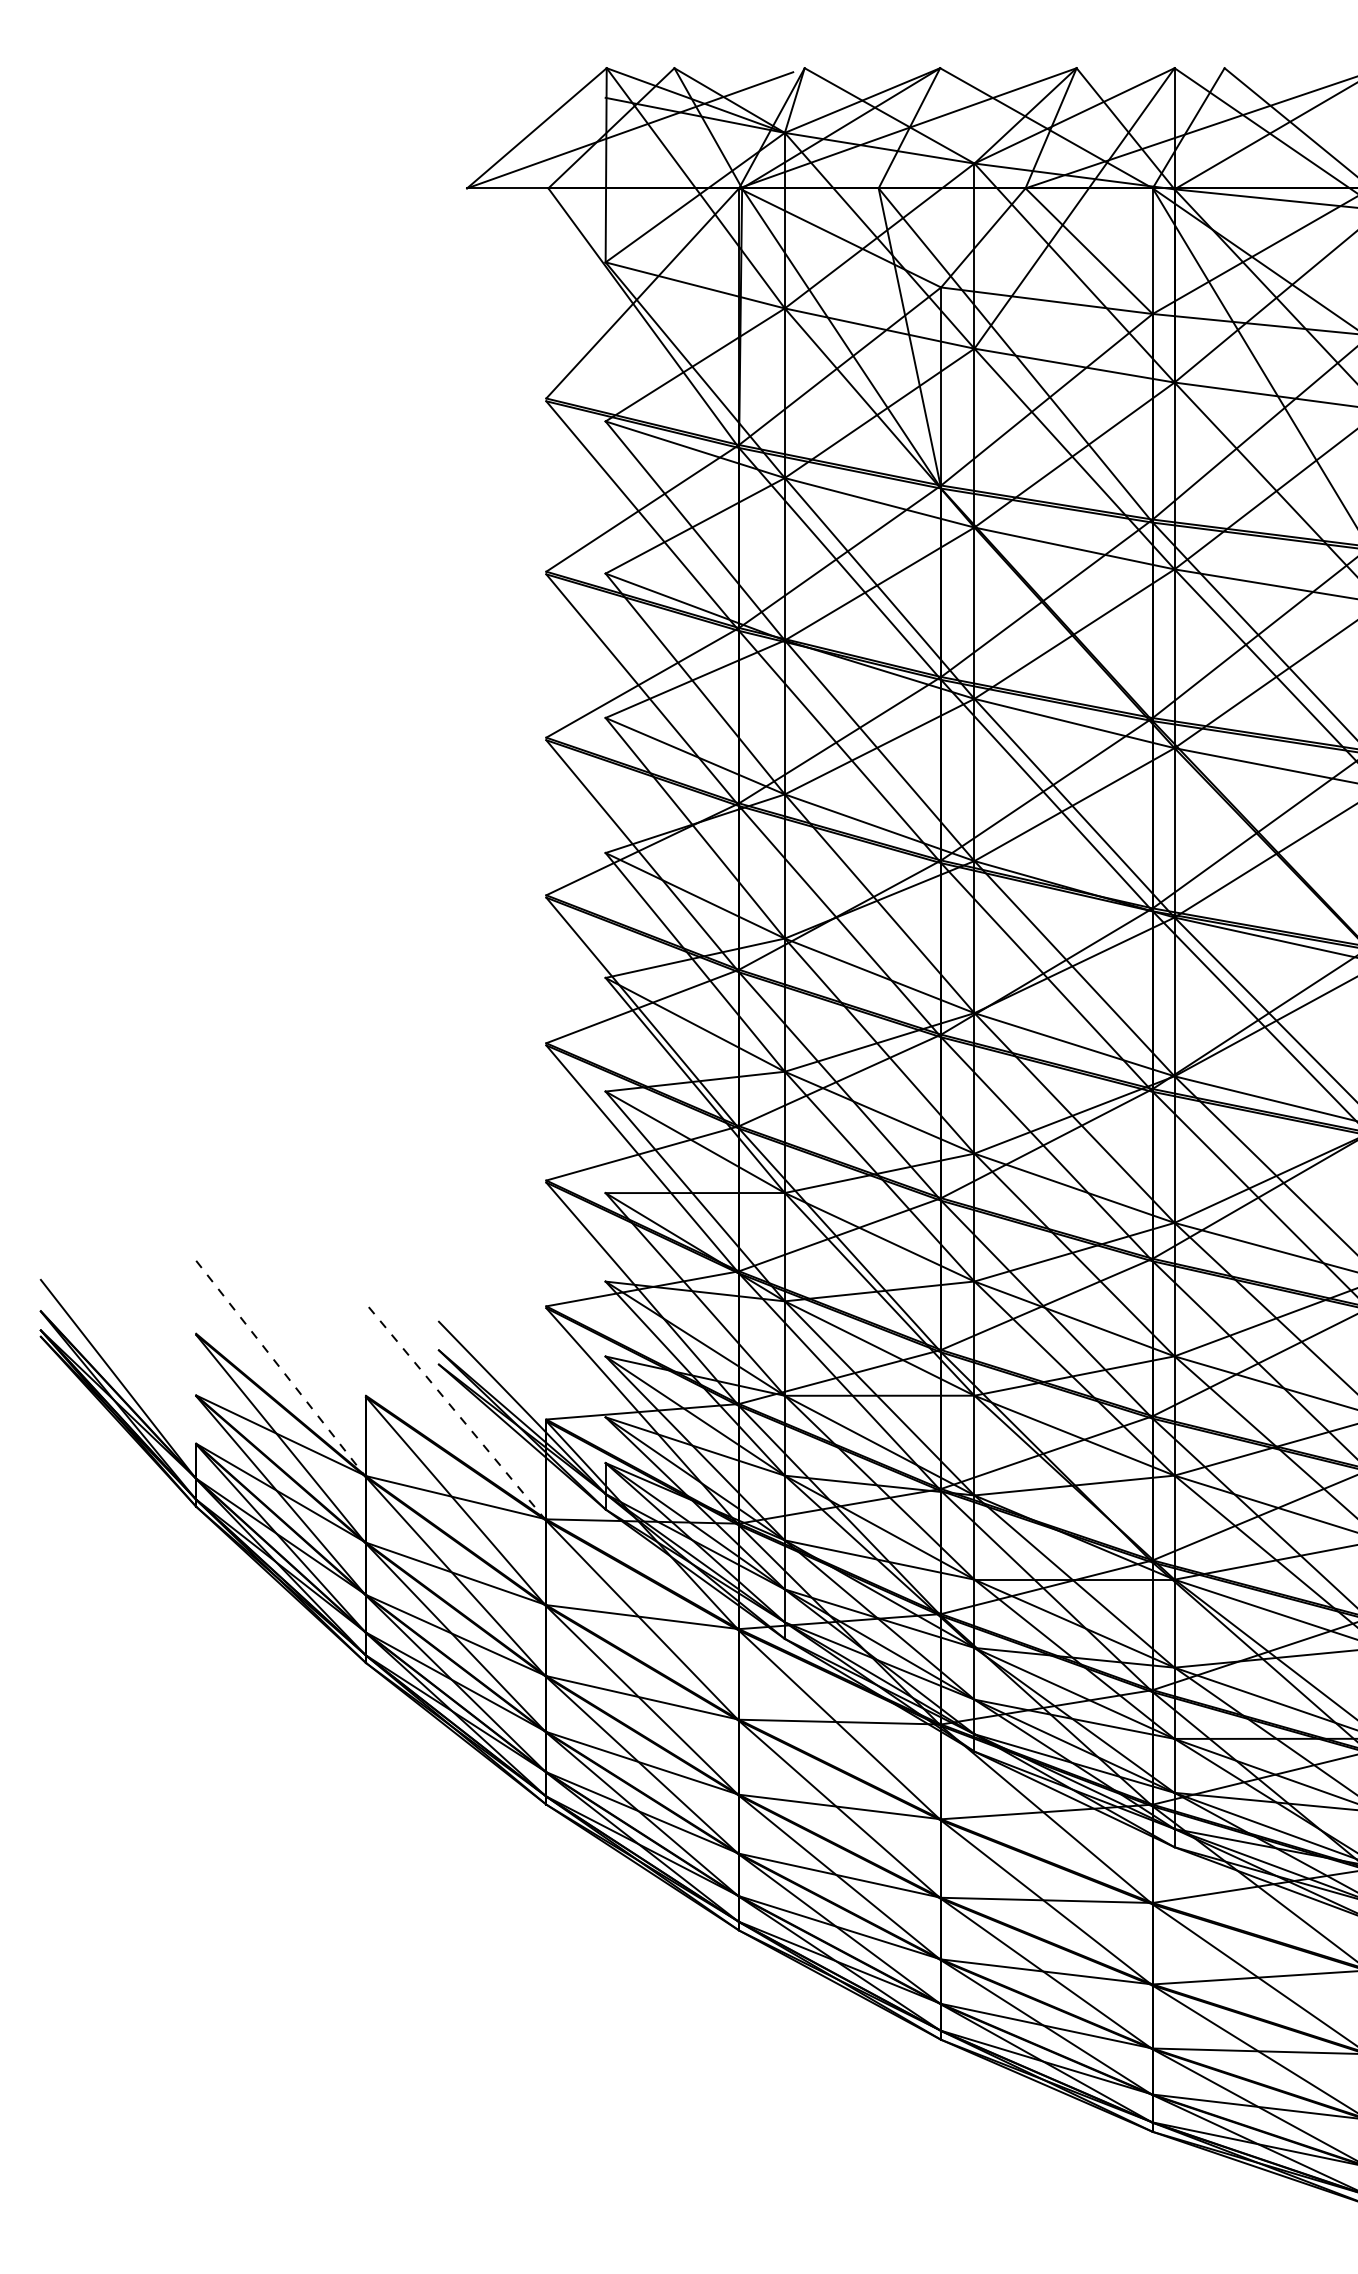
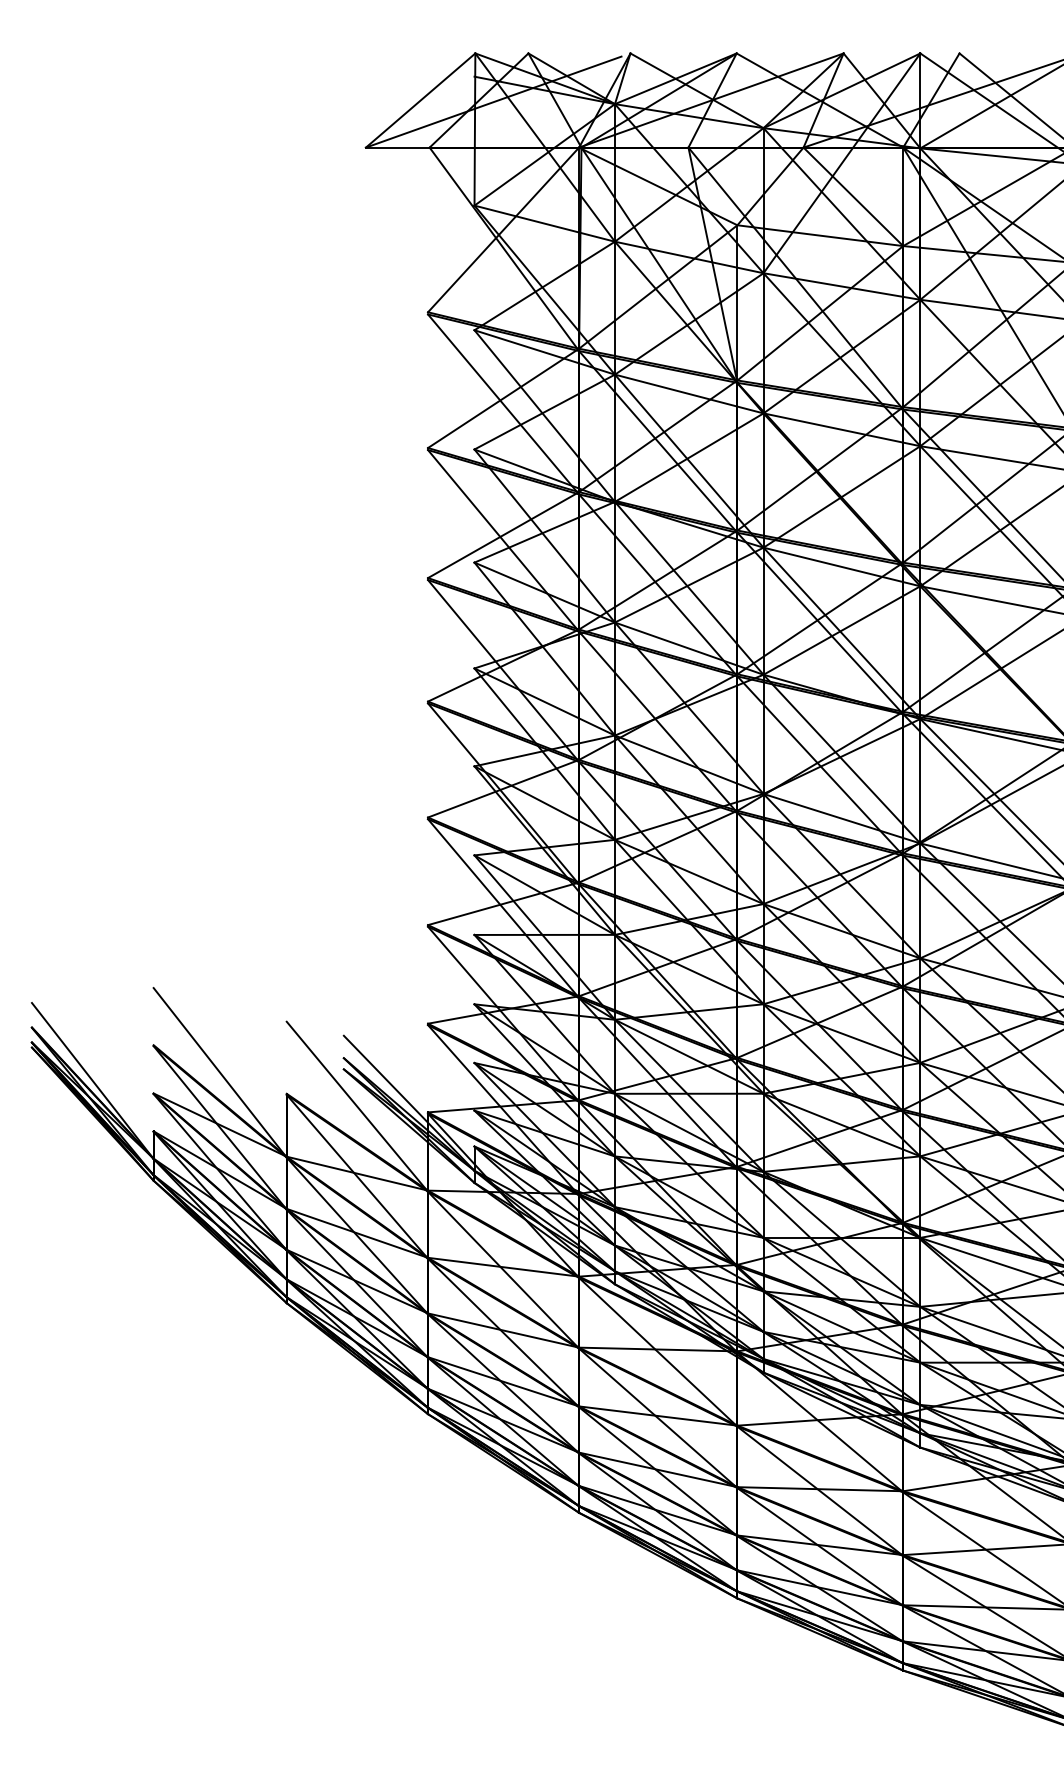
line: (281, 1368) -> (220, 1072), dashed -> solid
line: (456, 1411) -> (357, 1106), dashed -> solid

